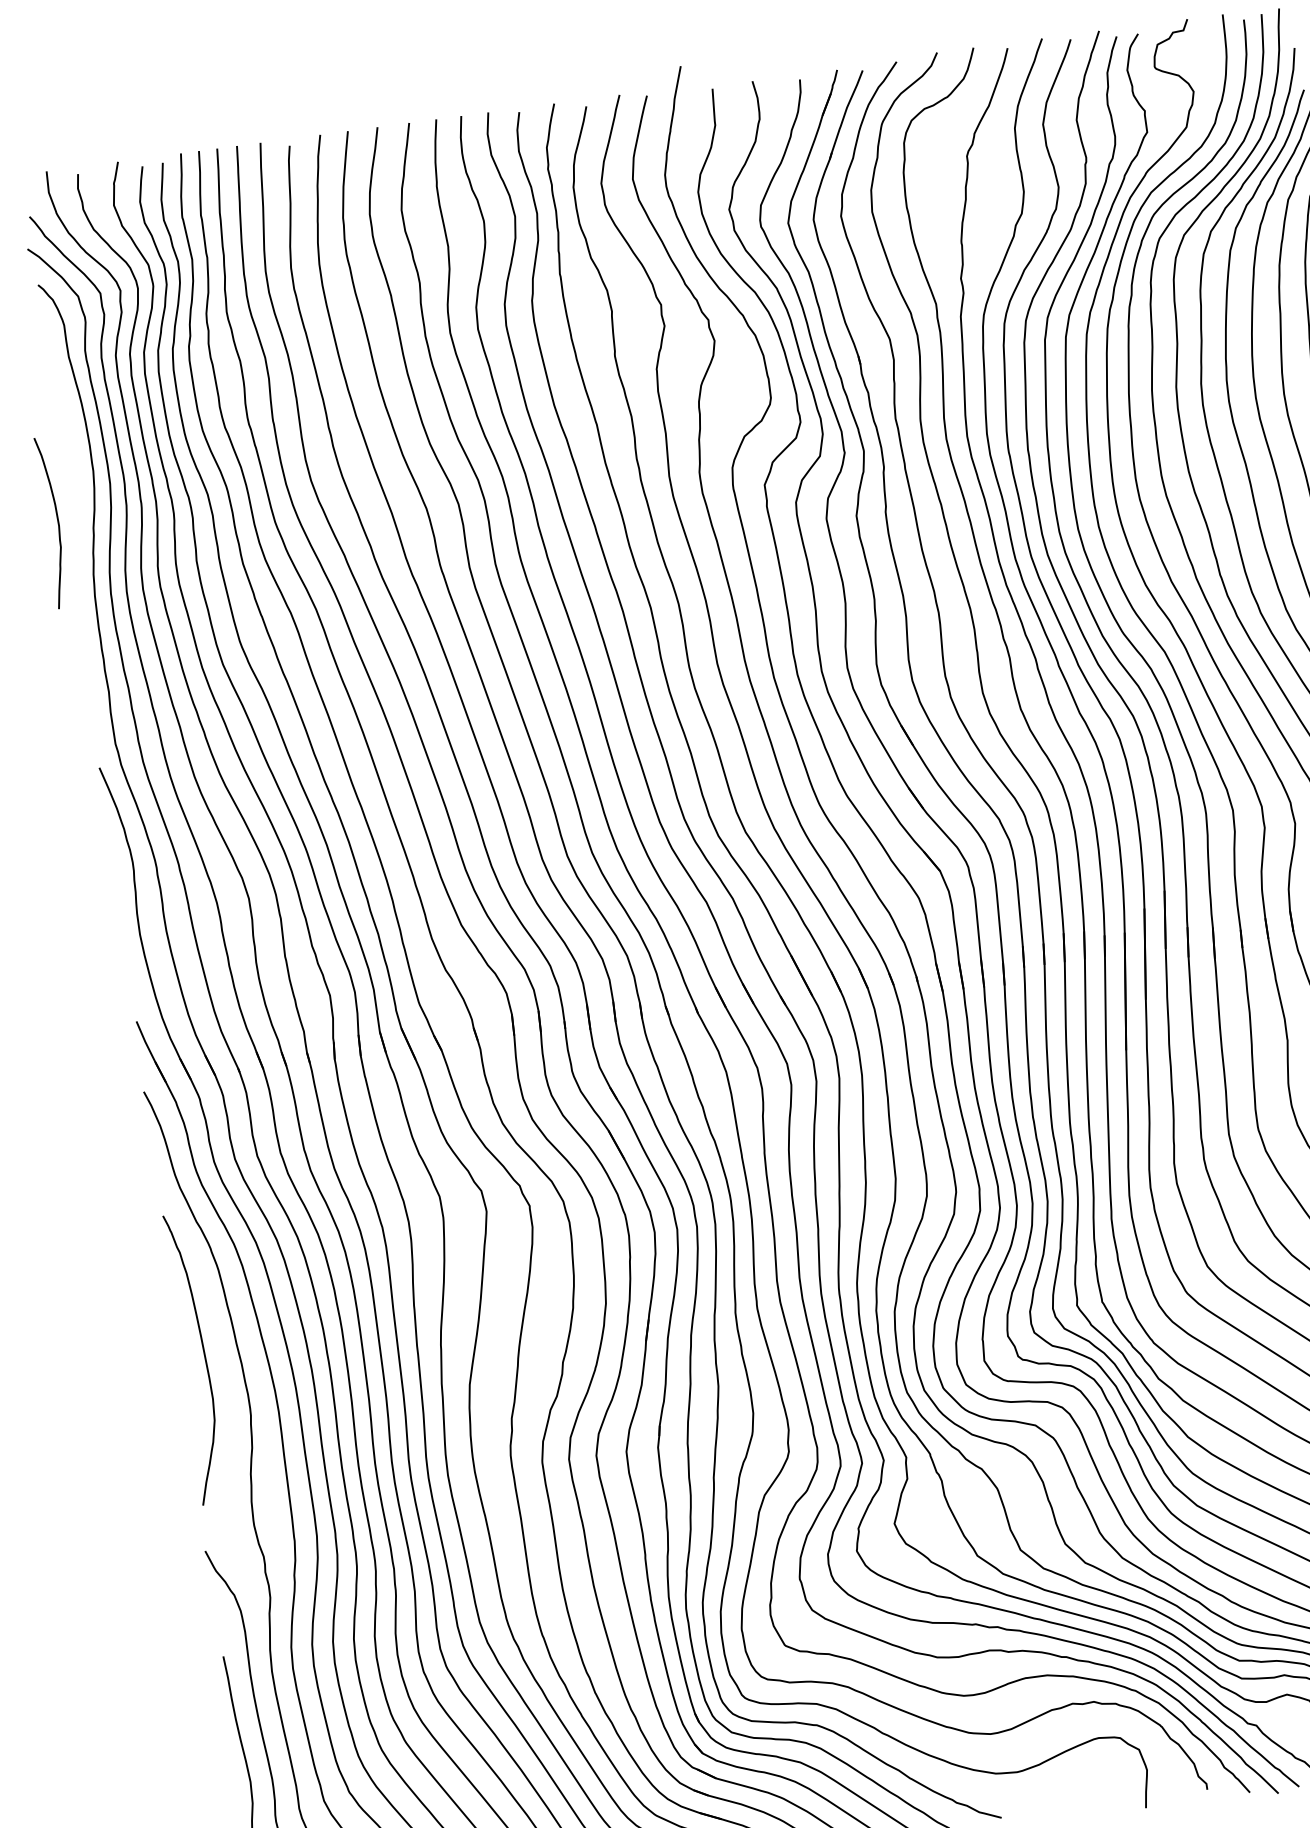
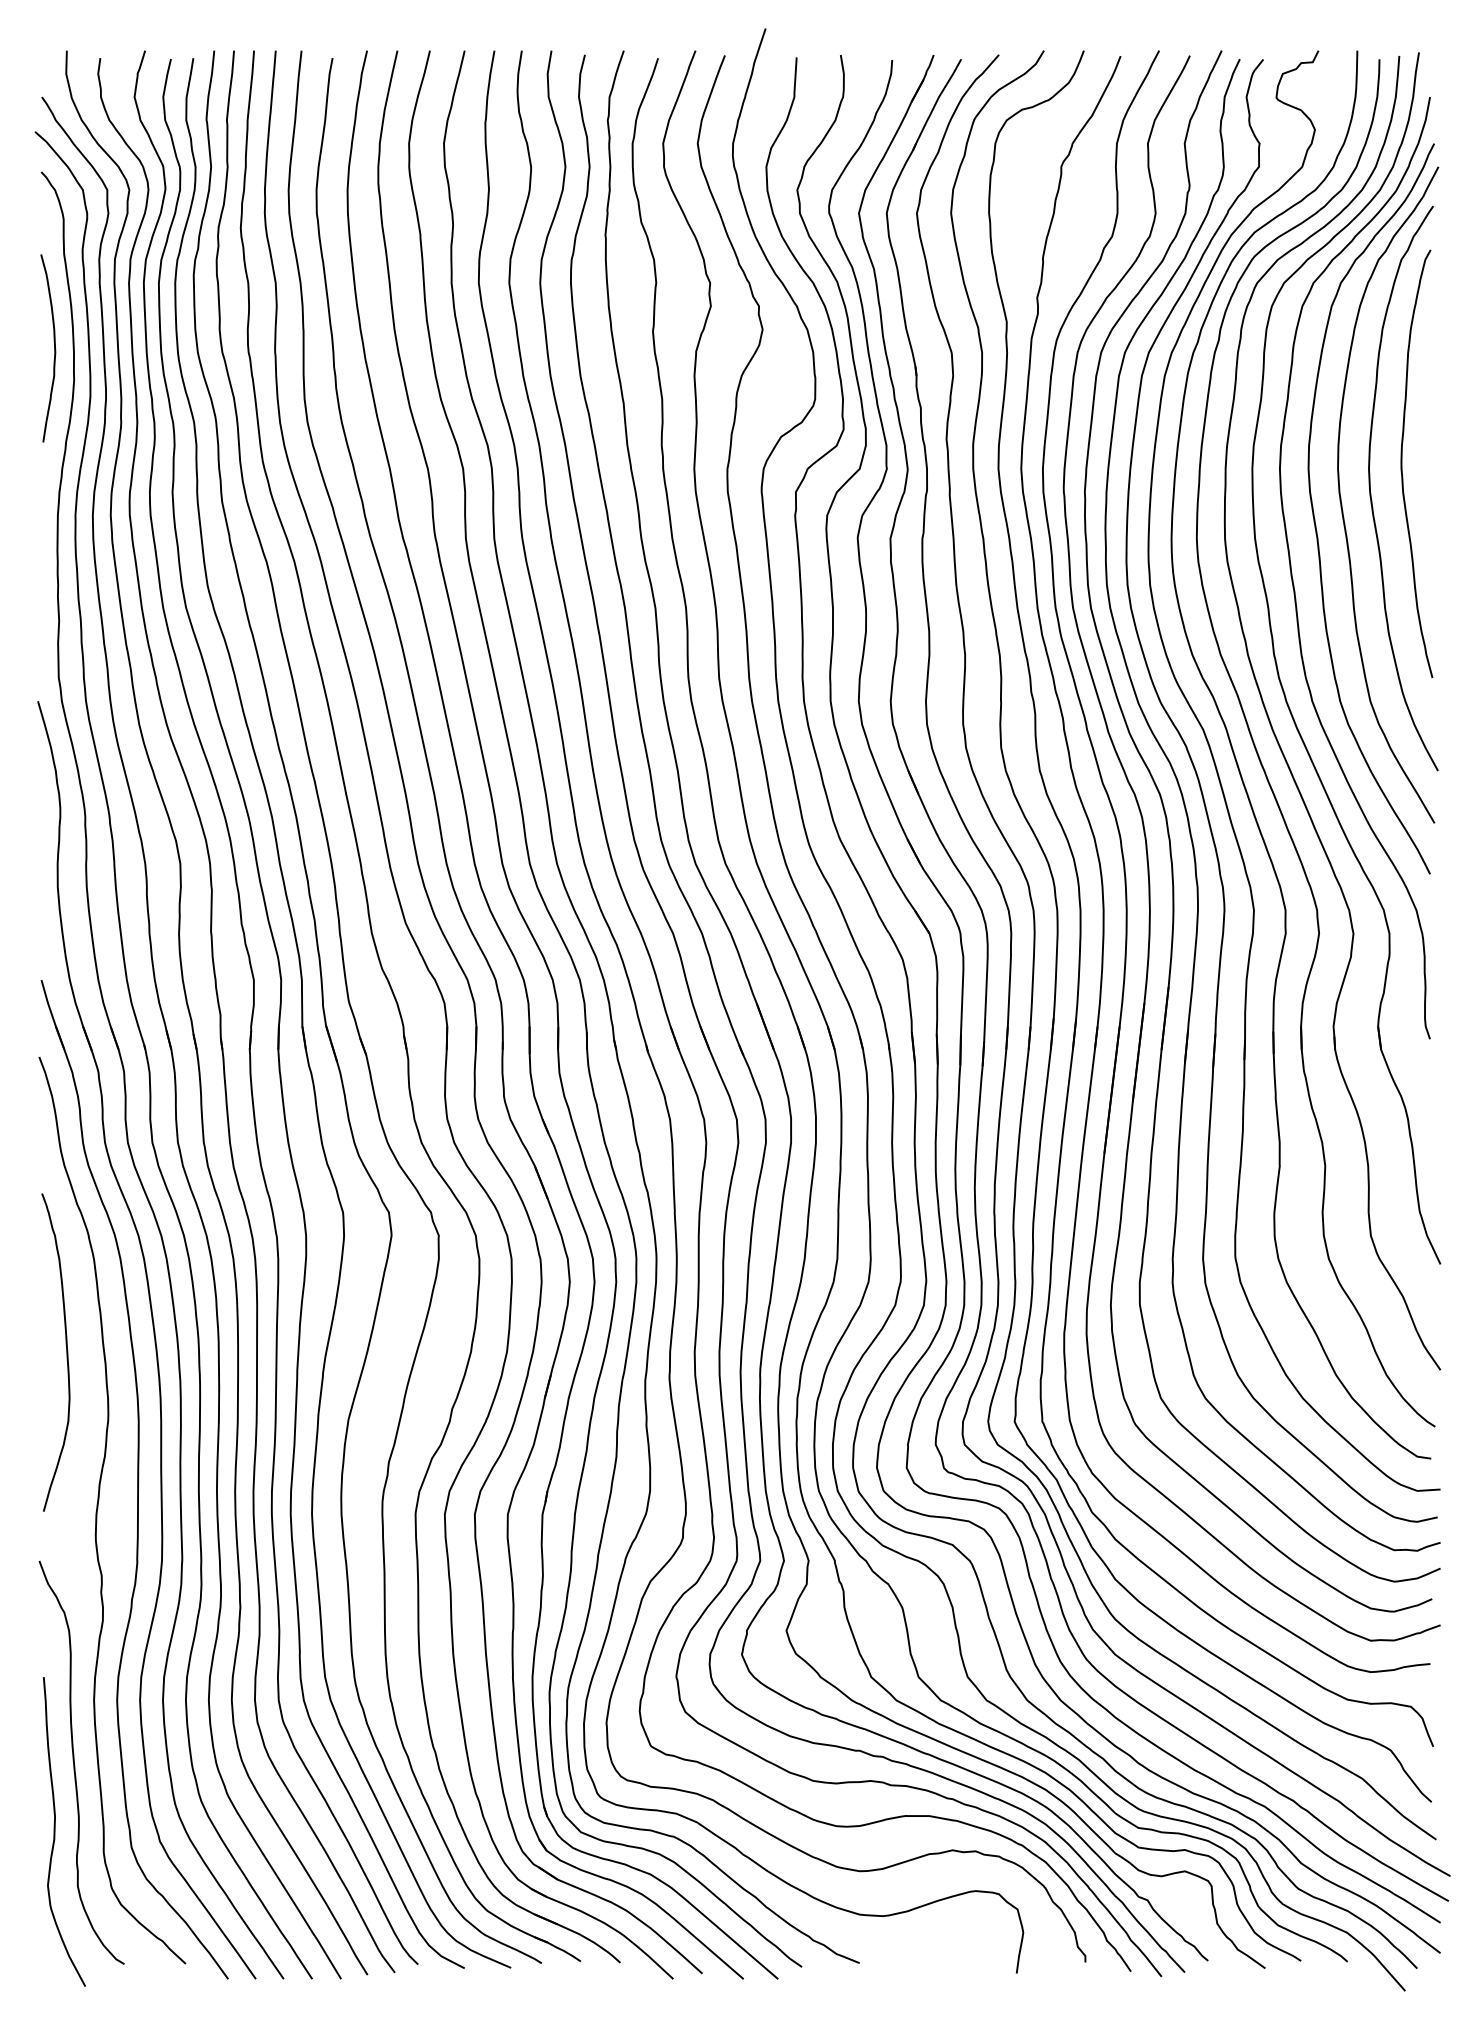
curve: (57, 522) -> (54, 348), moved

